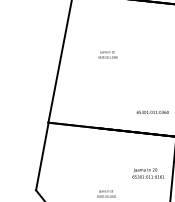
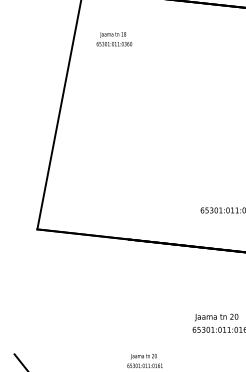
text: (107, 54) -> (113, 38), moved
line: (42, 156) -> (26, 291), removed

